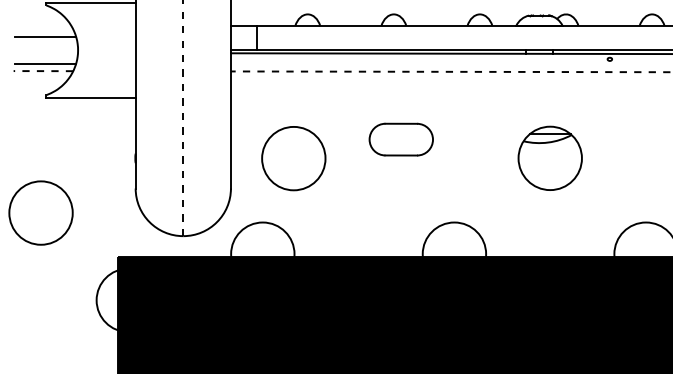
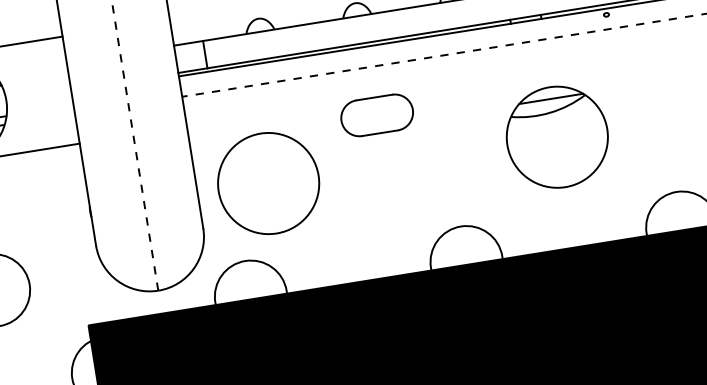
part: (400, 139) -> (376, 115), moved
part: (549, 157) -> (556, 136), size x1.4
circle: (293, 158) -> (268, 183), size x1.4

